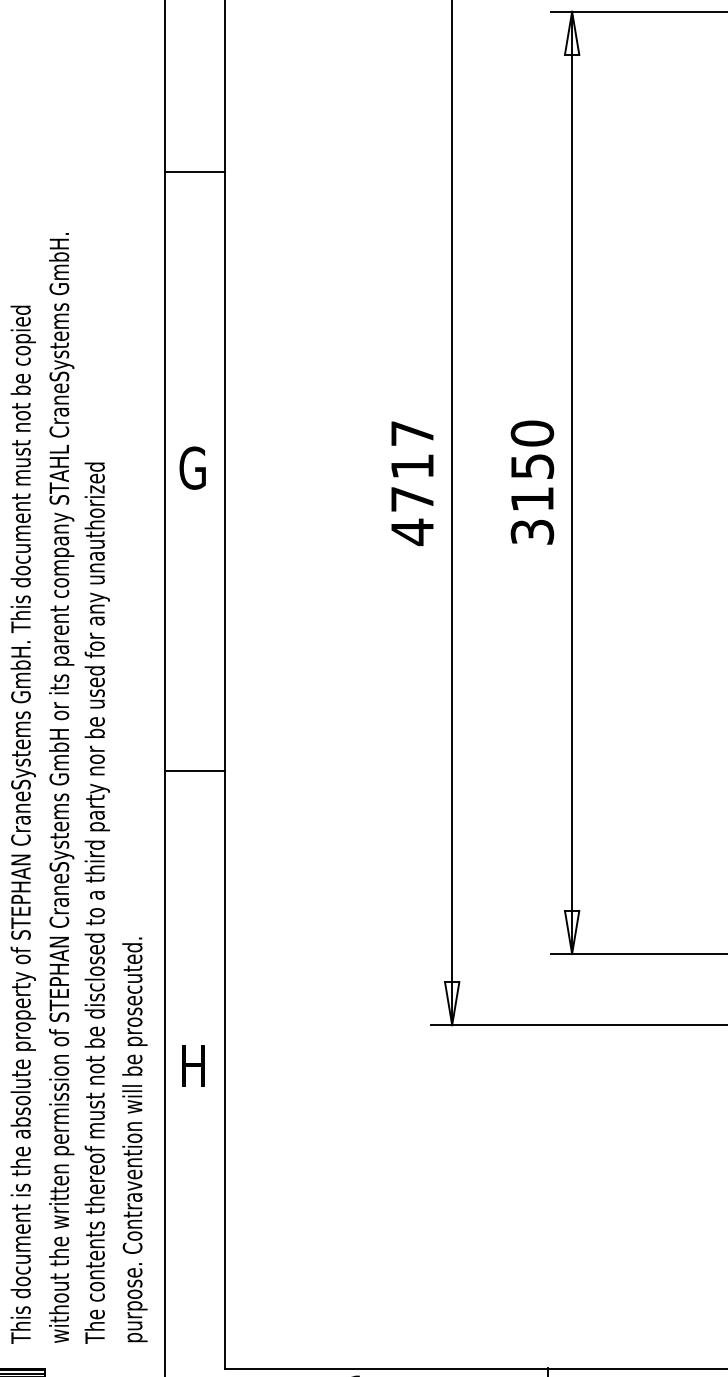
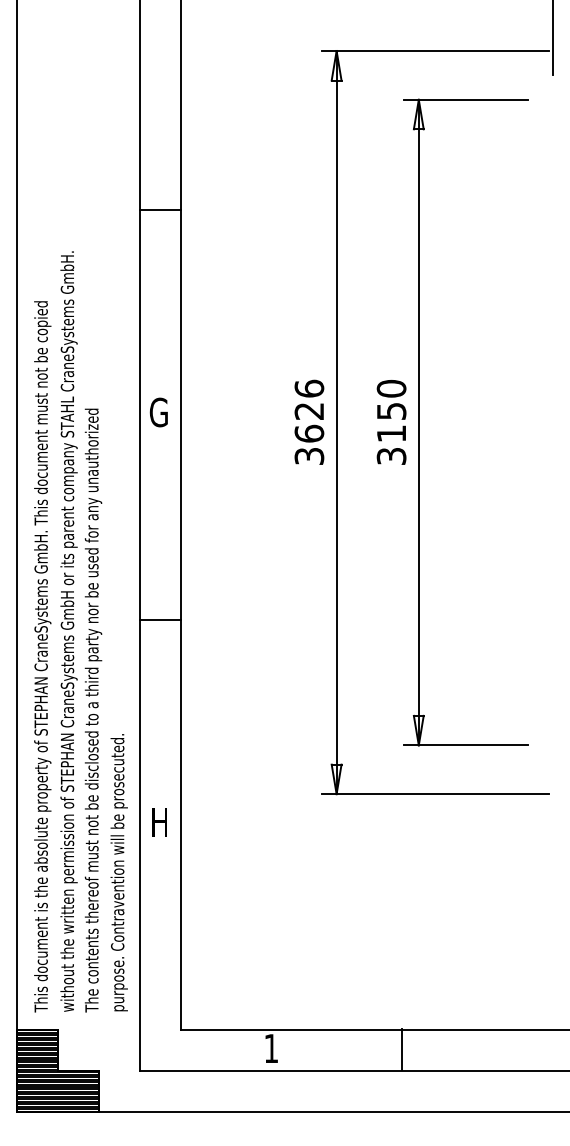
text: (412, 482) -> (309, 422), 4717 -> 3626

